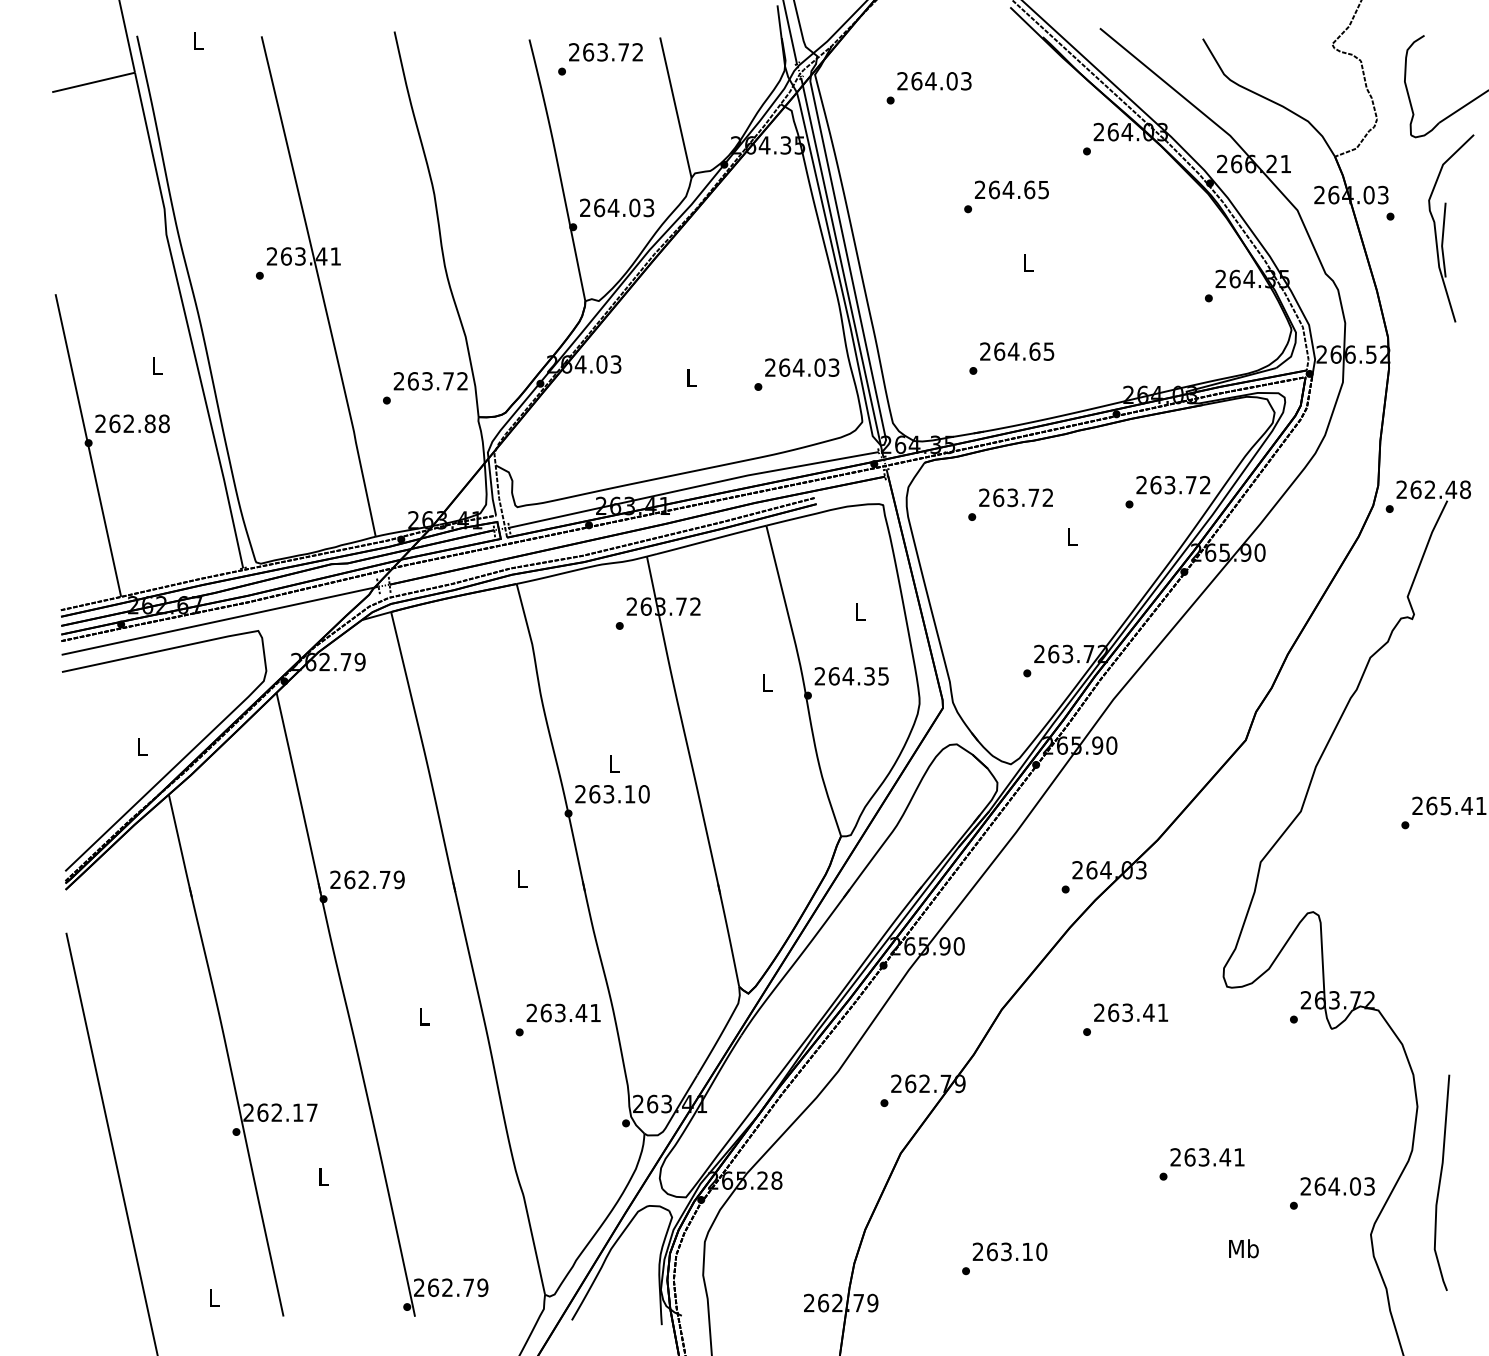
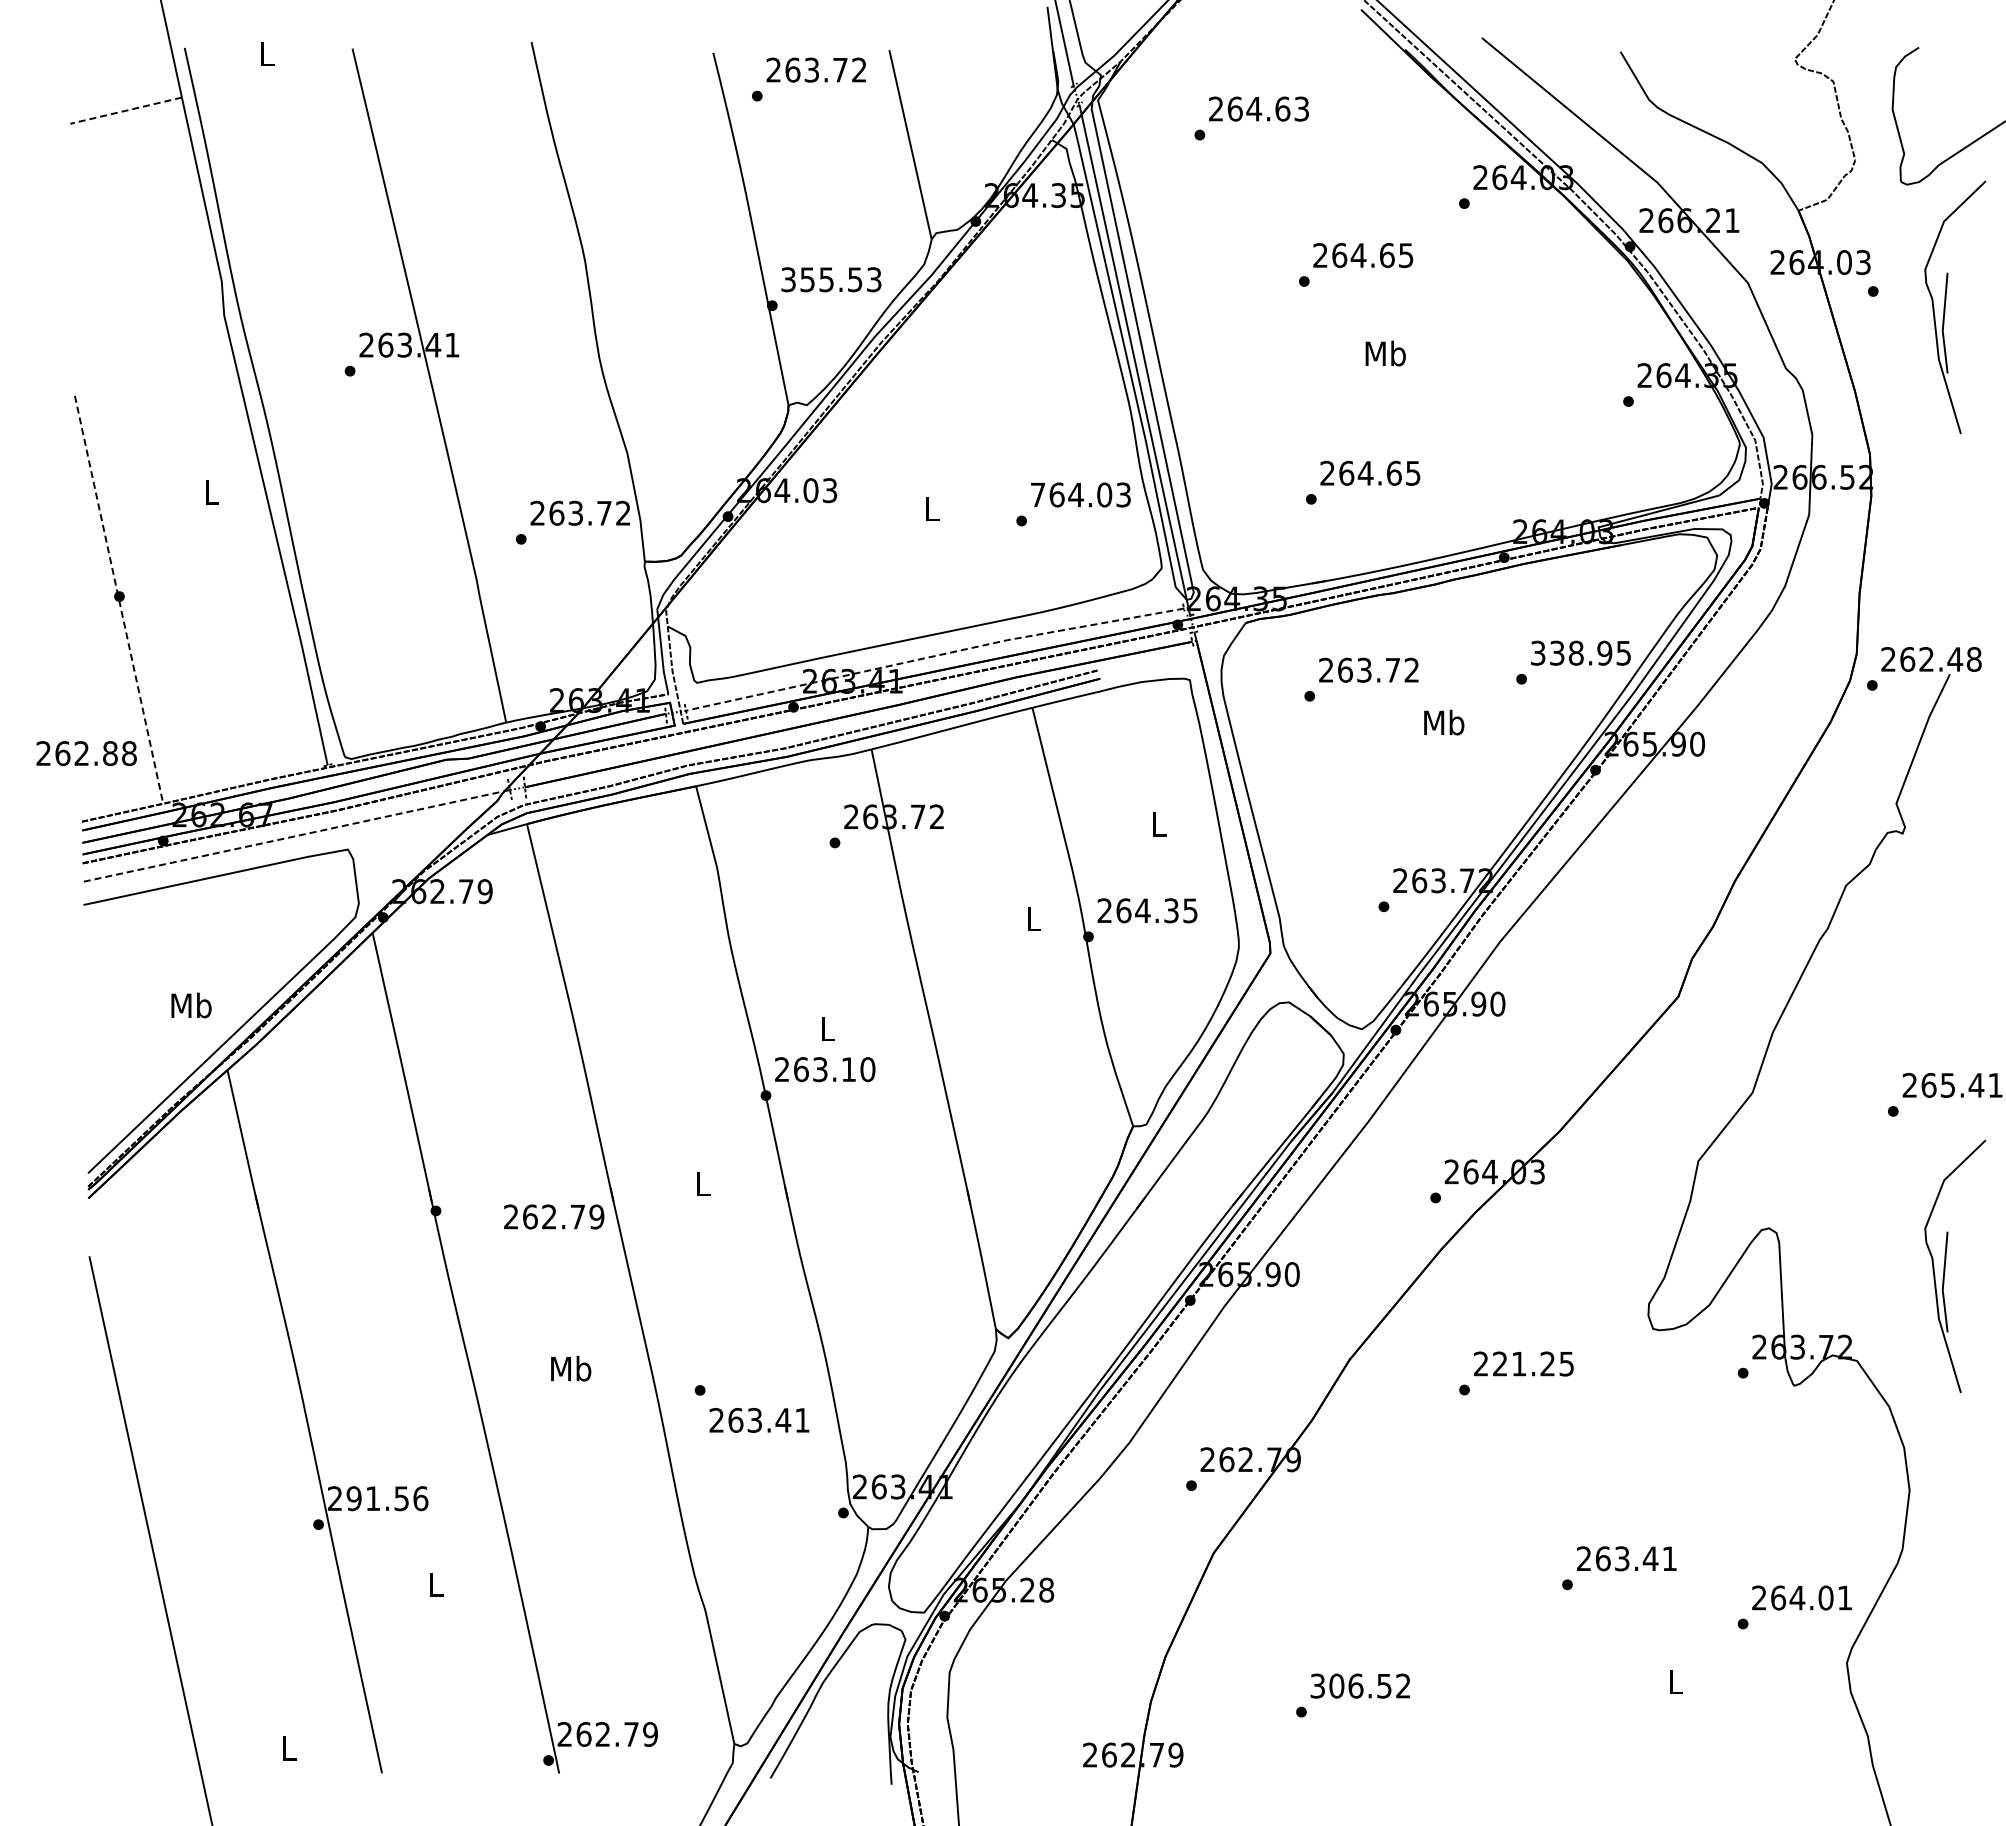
text: (951, 80) -> (1282, 108), 264.03 -> 264.63
line: (93, 82) -> (125, 110), solid -> dashed
text: (609, 207) -> (821, 279), 264.03 -> 355.53
text: (1028, 262) -> (1385, 353), L -> Mb
text: (770, 367) -> (1037, 494), 264.03 -> 764.03
text: (132, 423) -> (86, 753), moved
line: (88, 445) -> (119, 599), solid -> dashed
text: (1173, 484) -> (1580, 652), 263.72 -> 338.95
line: (693, 487) -> (934, 656), solid -> dashed
text: (1072, 536) -> (1444, 722), L -> Mb
line: (220, 620) -> (297, 835), solid -> dashed
text: (142, 746) -> (191, 1005), L -> Mb
text: (367, 879) -> (554, 1216), moved
part: (1444, 940) -> (1945, 1266), added
text: (1137, 1012) -> (1532, 1363), 263.41 -> 221.25
text: (563, 1013) -> (759, 1420), moved
text: (424, 1016) -> (571, 1368), L -> Mb
text: (287, 1112) -> (387, 1498), 262.17 -> 291.56
curve: (1440, 1182) -> (1940, 1592), removed
text: (1369, 1186) -> (1844, 1597), 264.03 -> 264.01
text: (1243, 1248) -> (1675, 1681), Mb -> L
text: (1009, 1251) -> (1360, 1685), 263.10 -> 306.52

